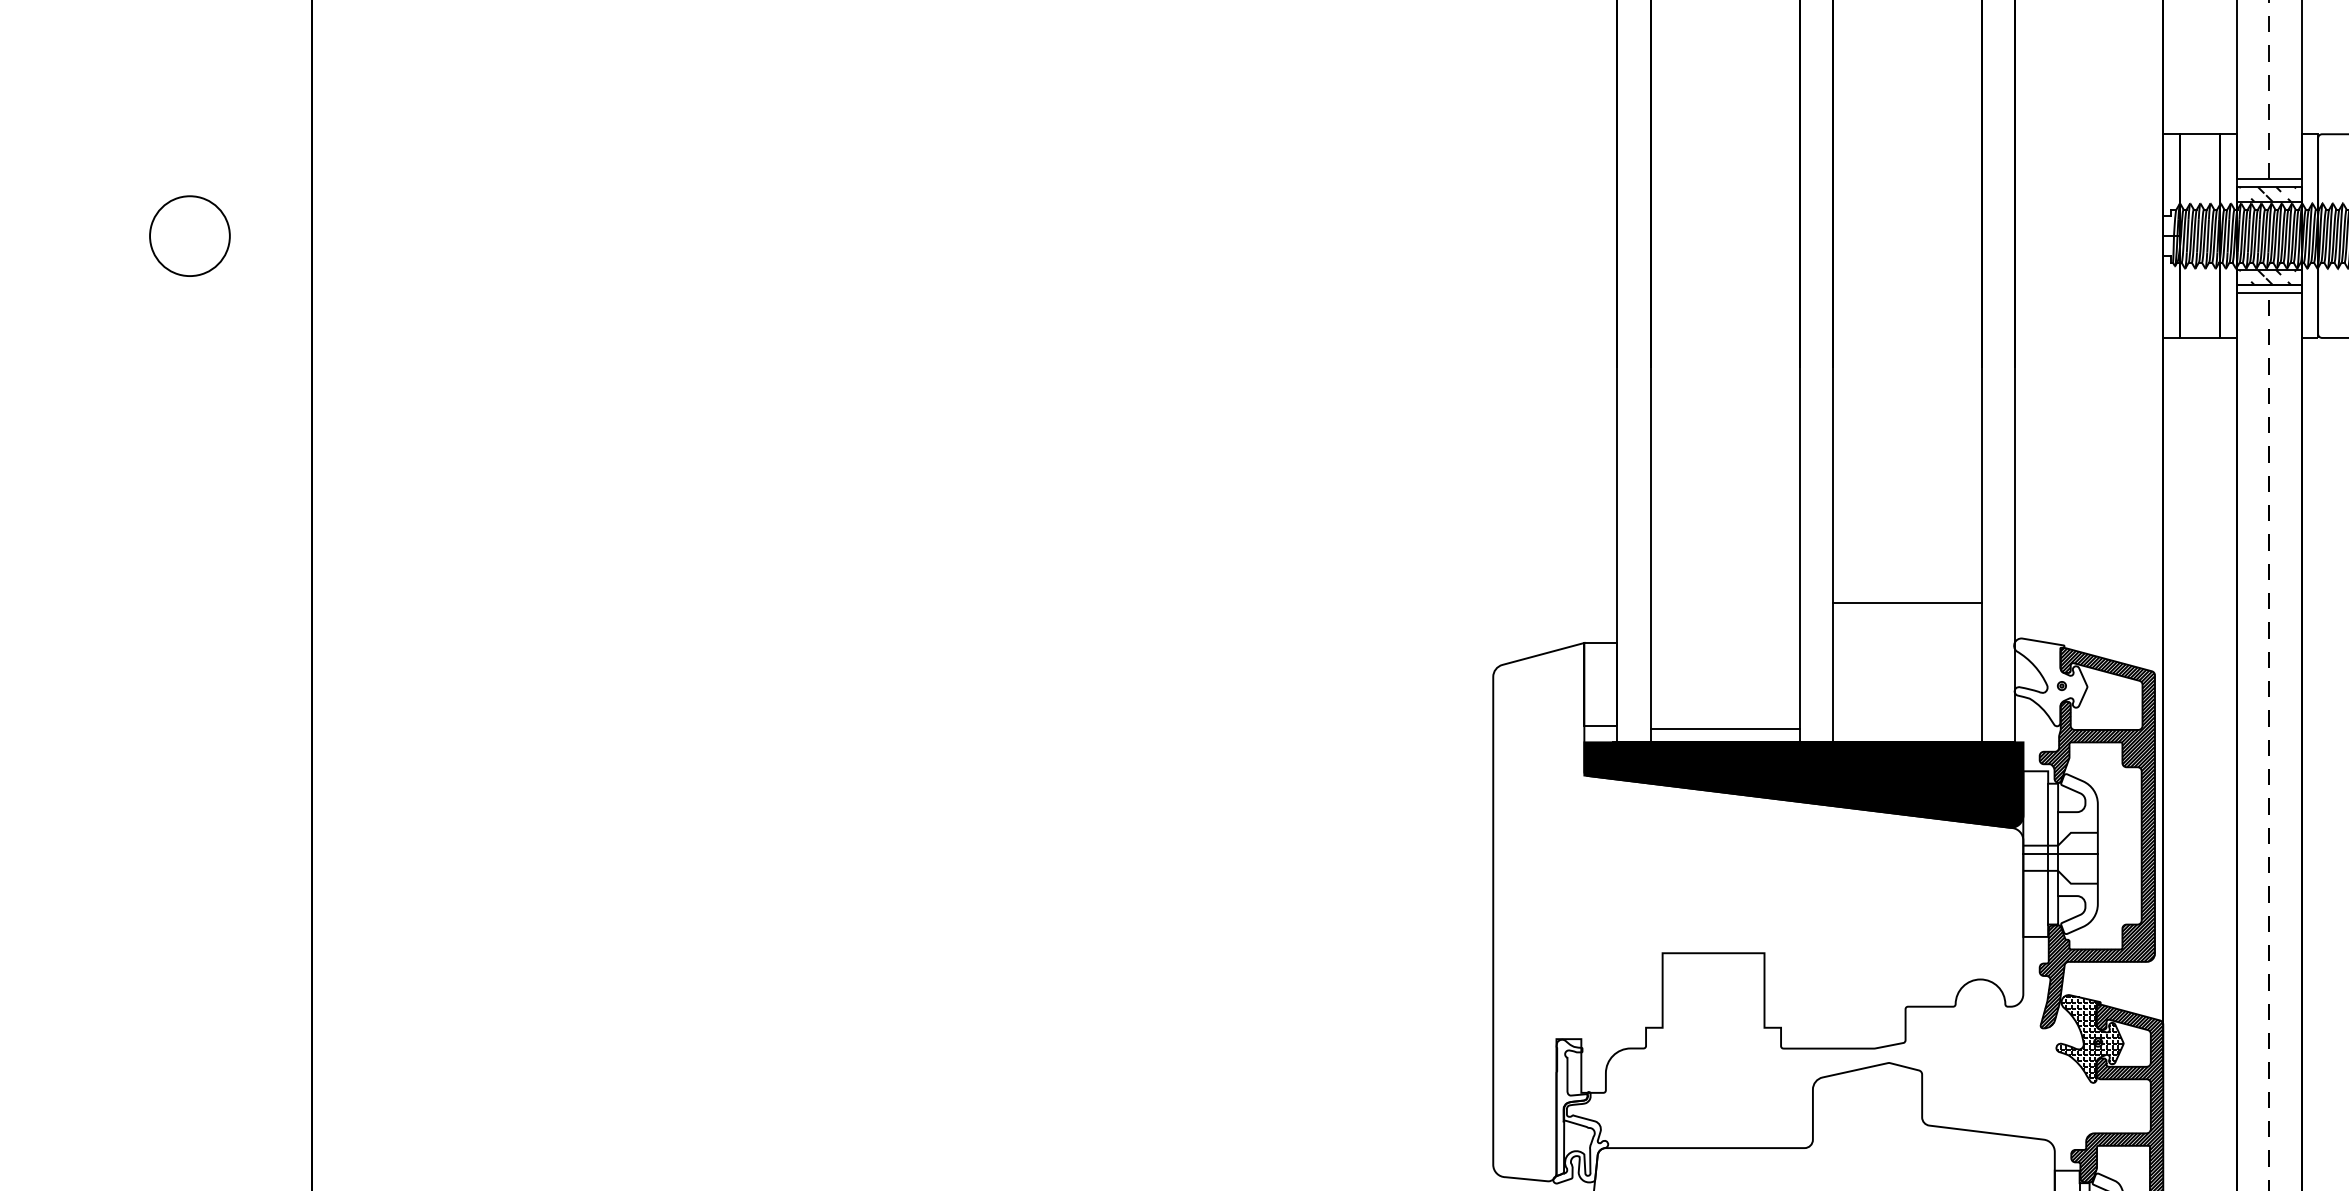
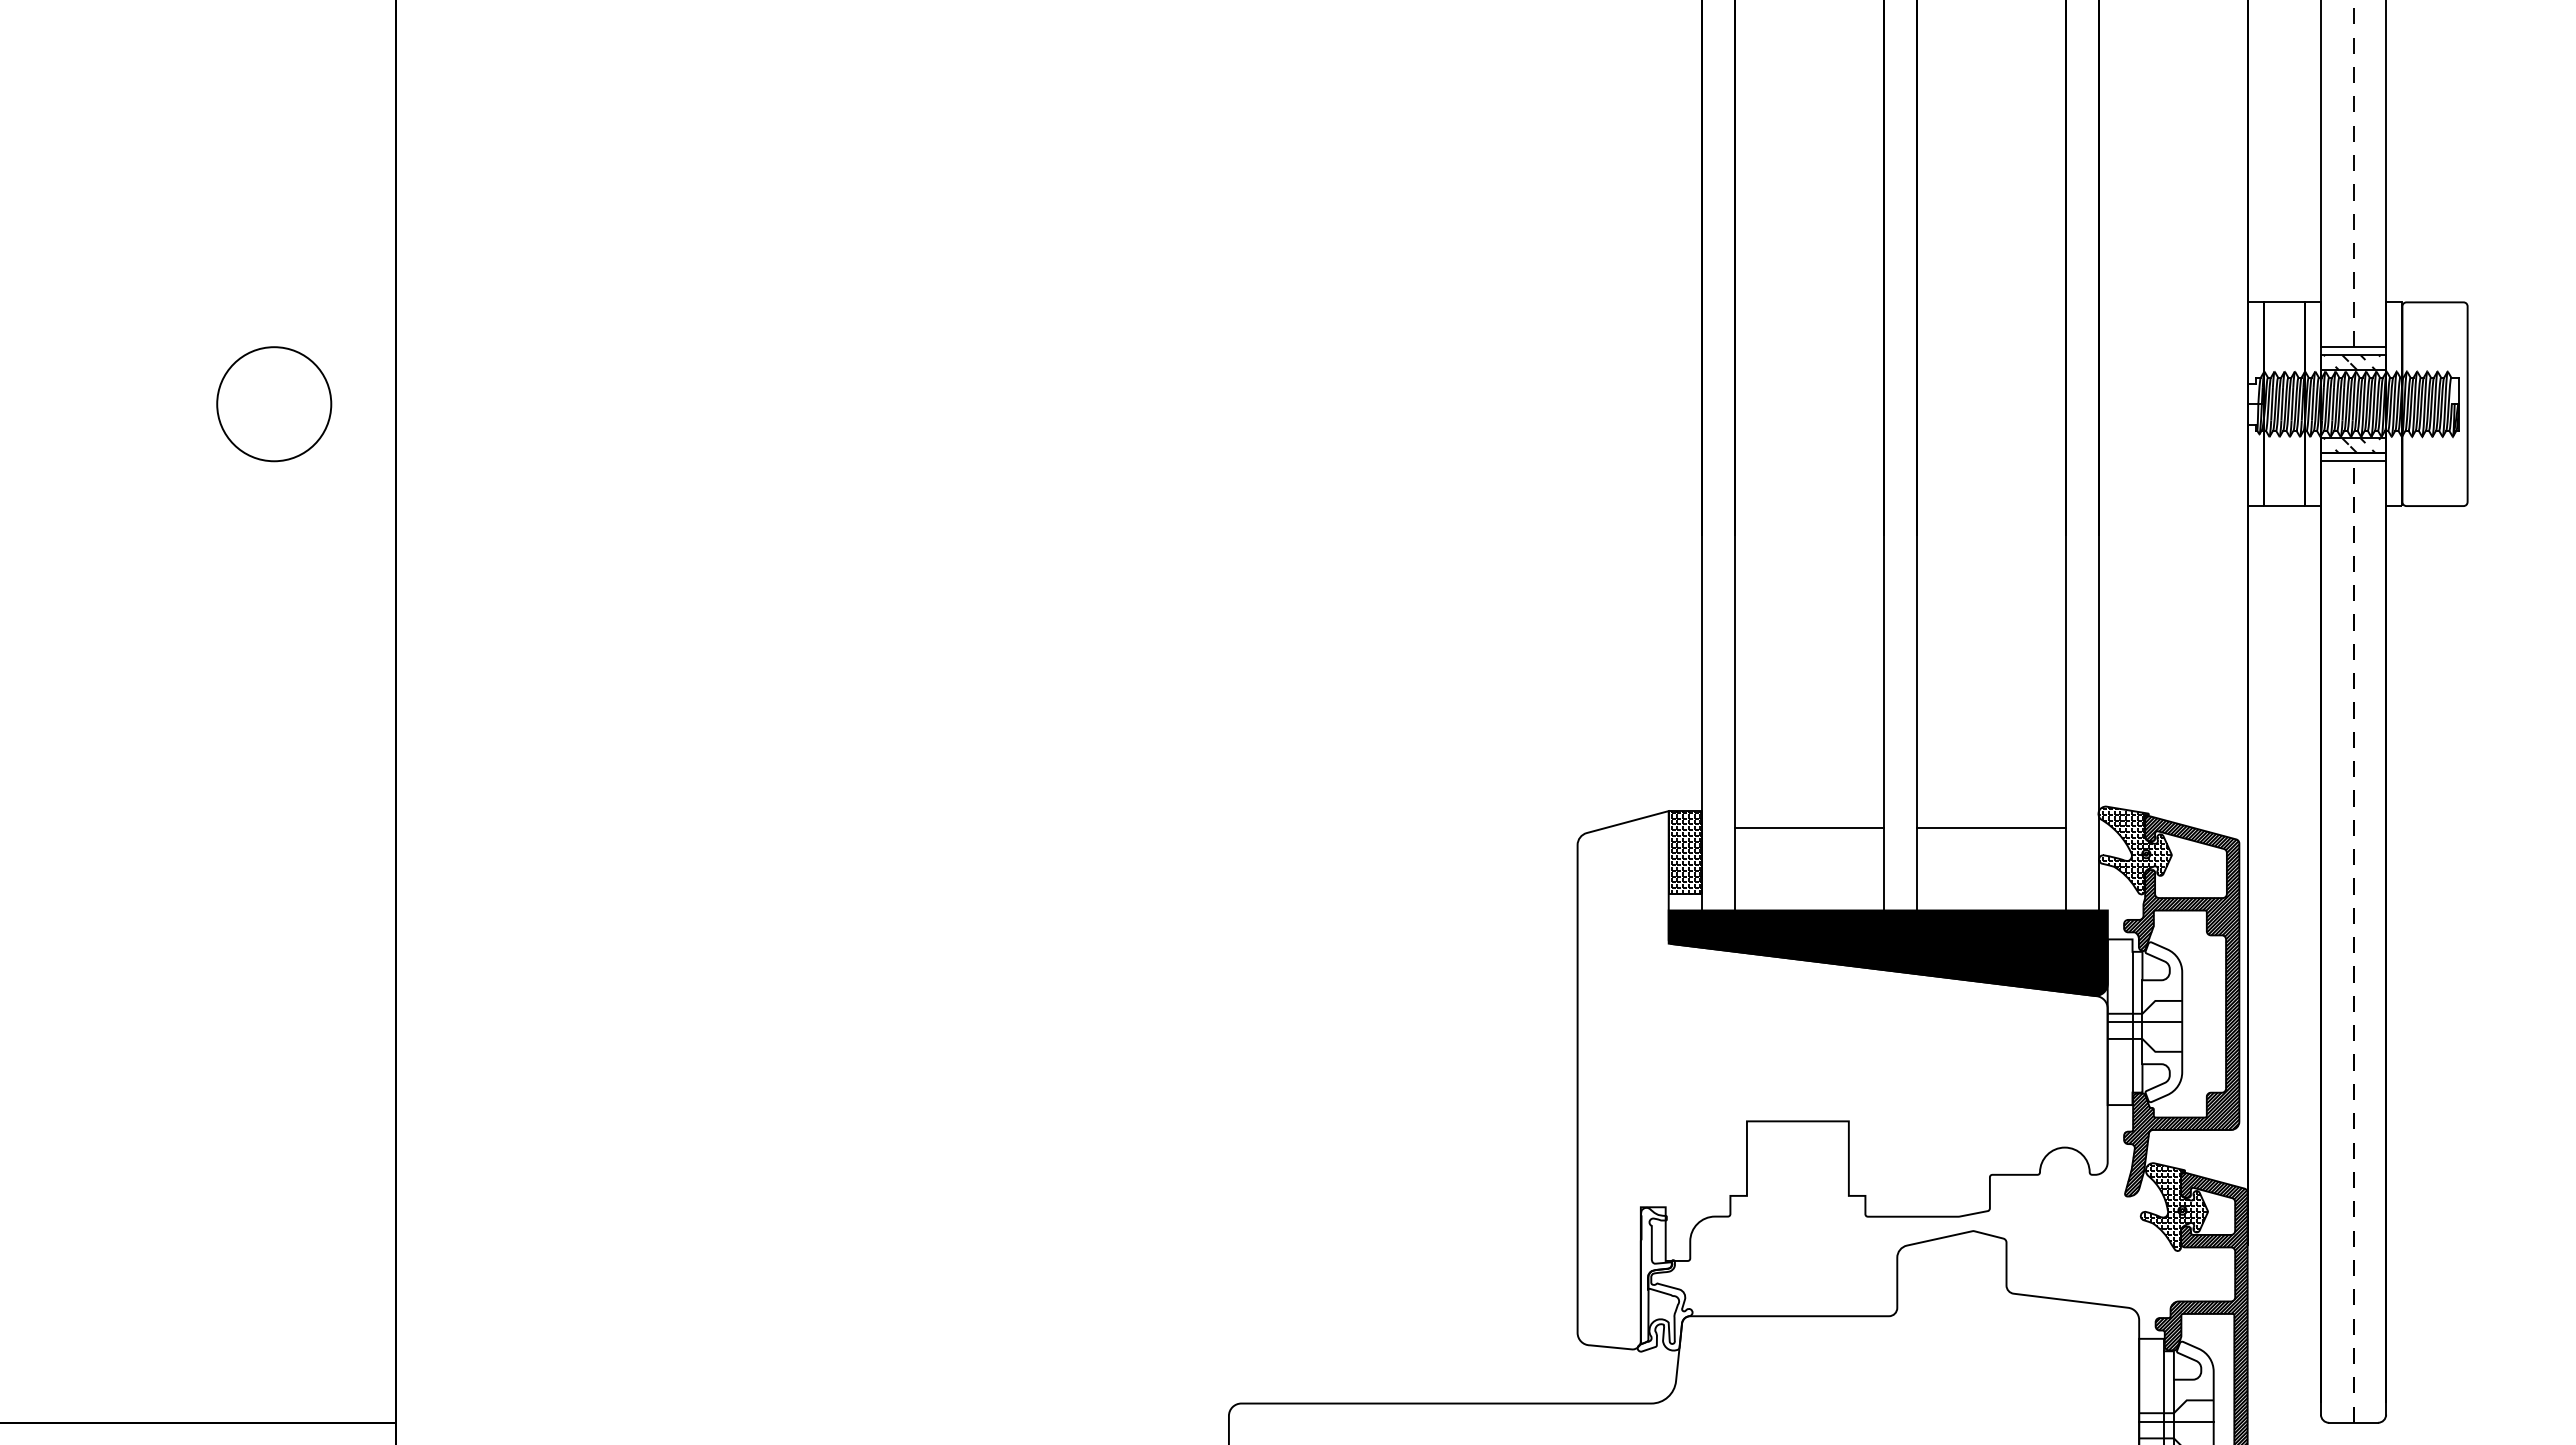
circle: (190, 236) -> (274, 404), size x1.43
line: (1907, 602) -> (1991, 827), moved
hatch: (2050, 682) -> (2134, 850), added
hatch: (1600, 684) -> (1684, 852), added
line: (1725, 728) -> (1809, 827), moved

